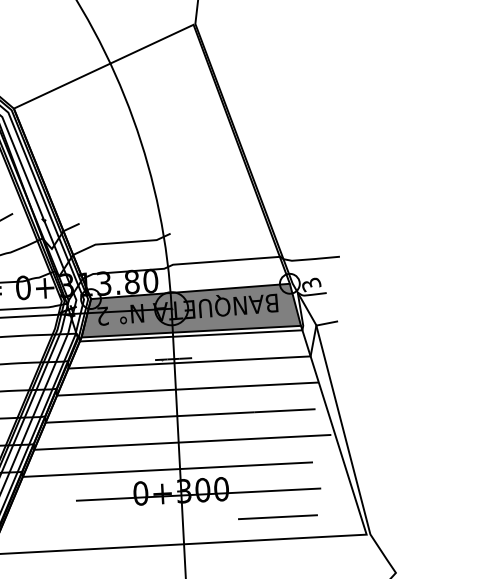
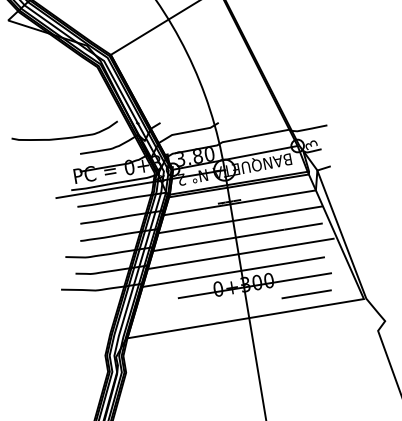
fill: (193, 311) -> (238, 170), removed

